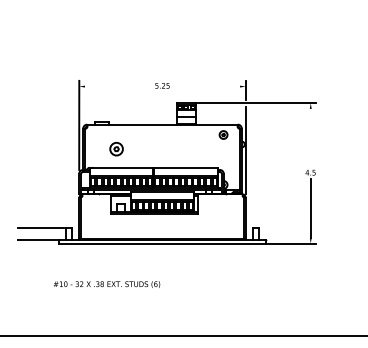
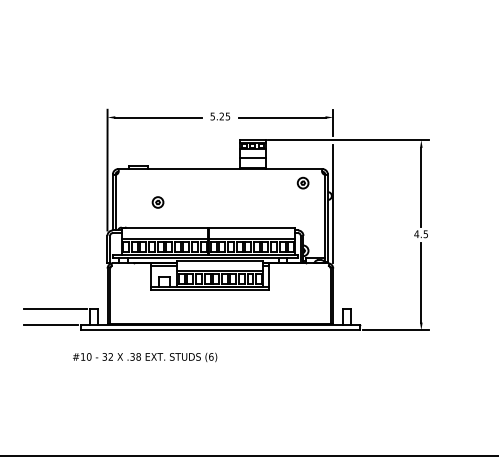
line: (116, 86) -> (157, 117), added
line: (208, 86) -> (282, 117), added
line: (310, 137) -> (420, 186), added
part: (116, 149) -> (157, 202), size x0.62
text: (106, 284) -> (144, 357), moved

